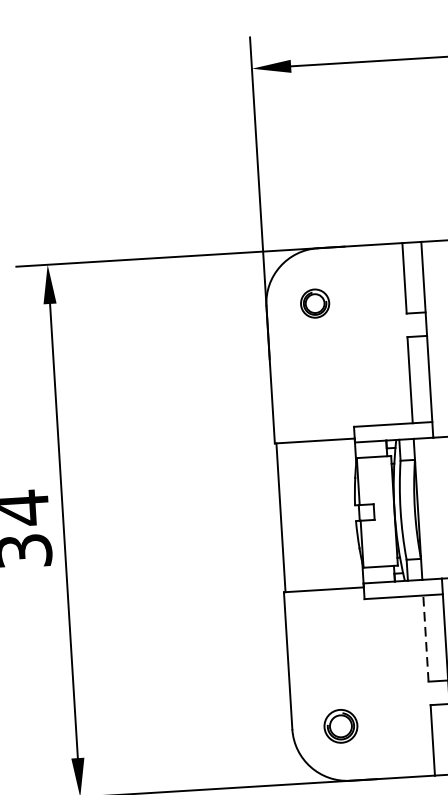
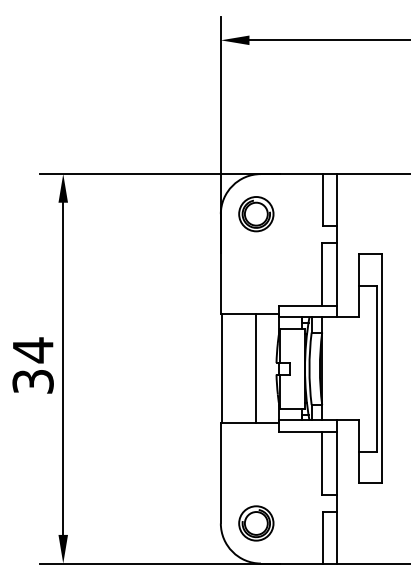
part: (315, 303) -> (256, 214), size x1.67
line: (328, 514) -> (256, 368), added
line: (426, 638) -> (322, 463), dashed -> solid
part: (341, 726) -> (256, 523), size x1.43

